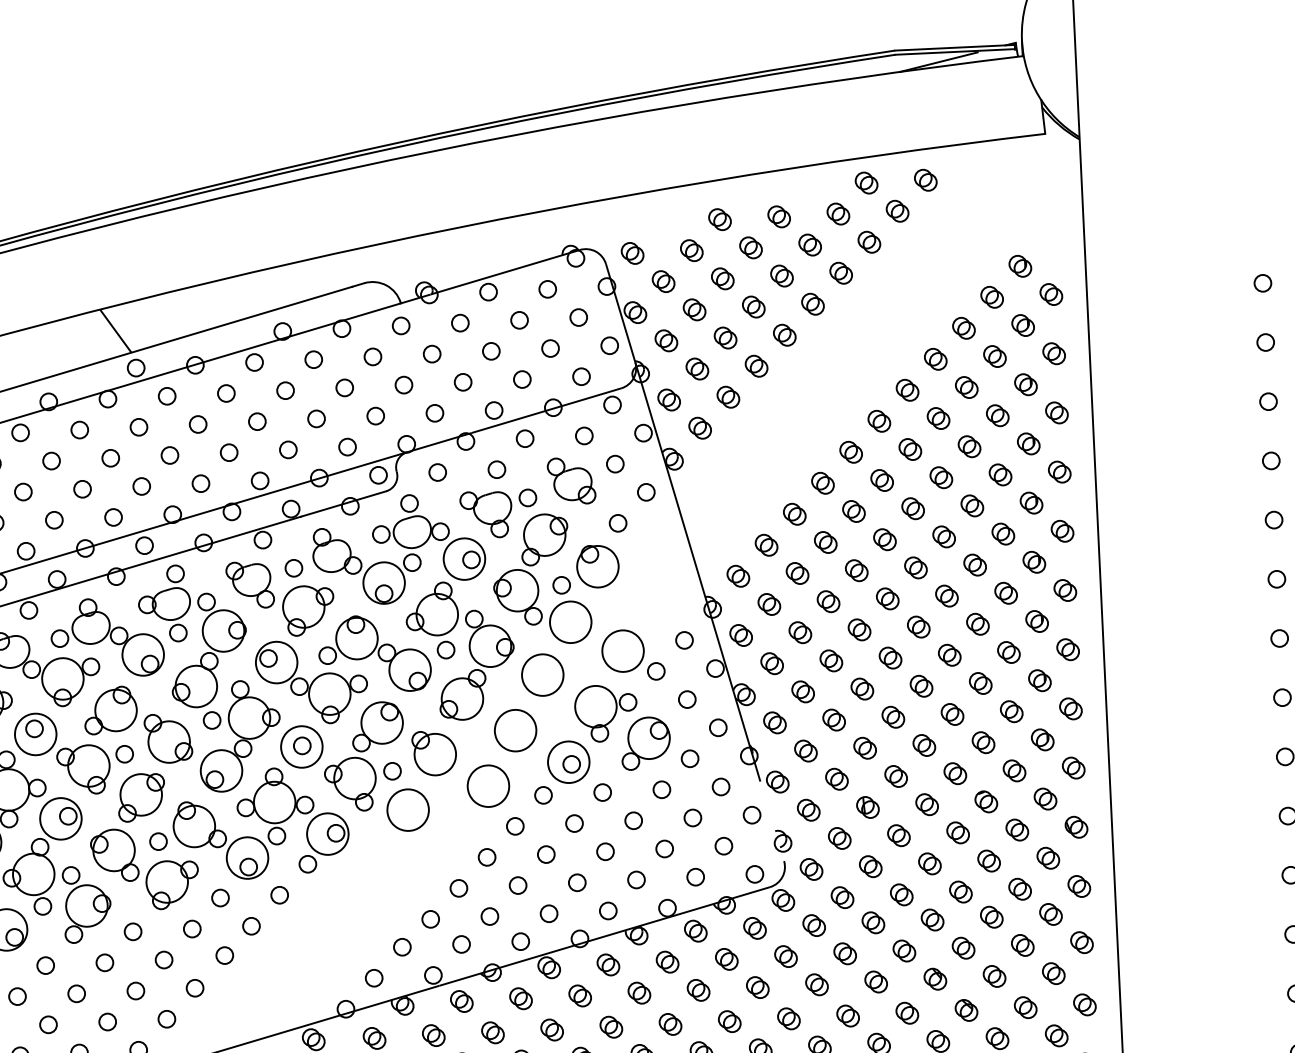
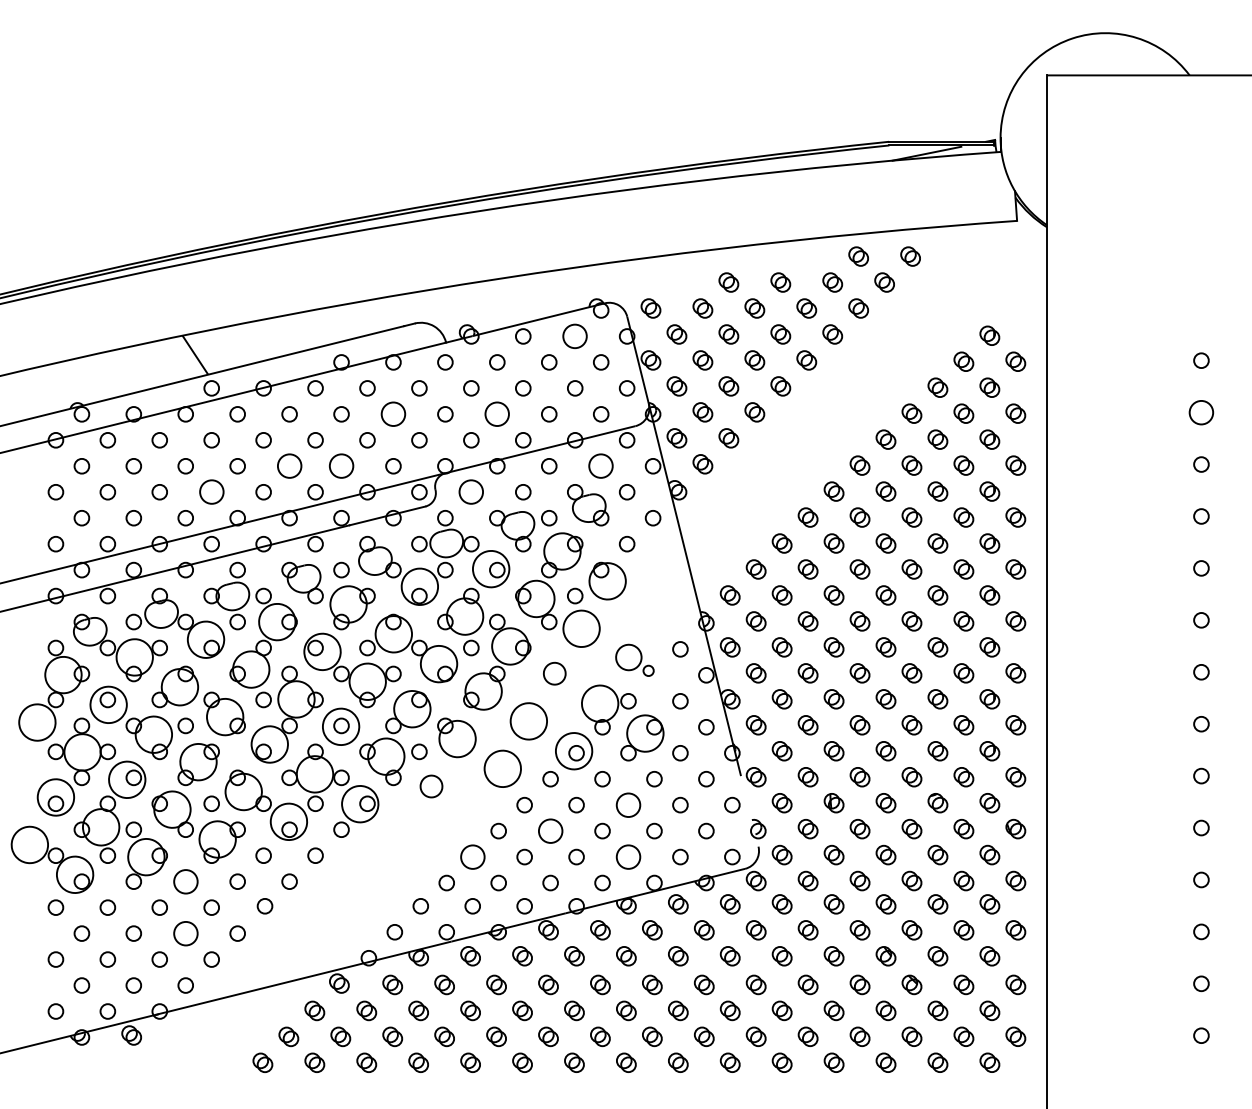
circle: (548, 289) -> (575, 336), size x1.6
circle: (1265, 342) -> (1201, 412), size x1.6
circle: (463, 382) -> (497, 414), size x1.6
circle: (344, 388) -> (393, 414), size x1.6
circle: (584, 436) -> (601, 466), size x1.6
circle: (288, 450) -> (341, 466), size x1.6
circle: (229, 452) -> (289, 466), size x1.6
circle: (437, 472) -> (471, 492), size x1.6
circle: (141, 486) -> (211, 492), size x1.6
part: (632, 655) -> (634, 660), size x0.7
part: (542, 674) -> (554, 673), size x0.6
part: (408, 810) -> (431, 786), size x0.6
circle: (633, 820) -> (628, 804), size x1.6
circle: (546, 853) -> (550, 830), size x1.6
circle: (636, 879) -> (628, 856), size x1.6
circle: (458, 887) -> (472, 856), size x1.6
circle: (132, 931) -> (185, 881), size x1.6
circle: (135, 990) -> (185, 933), size x1.6

